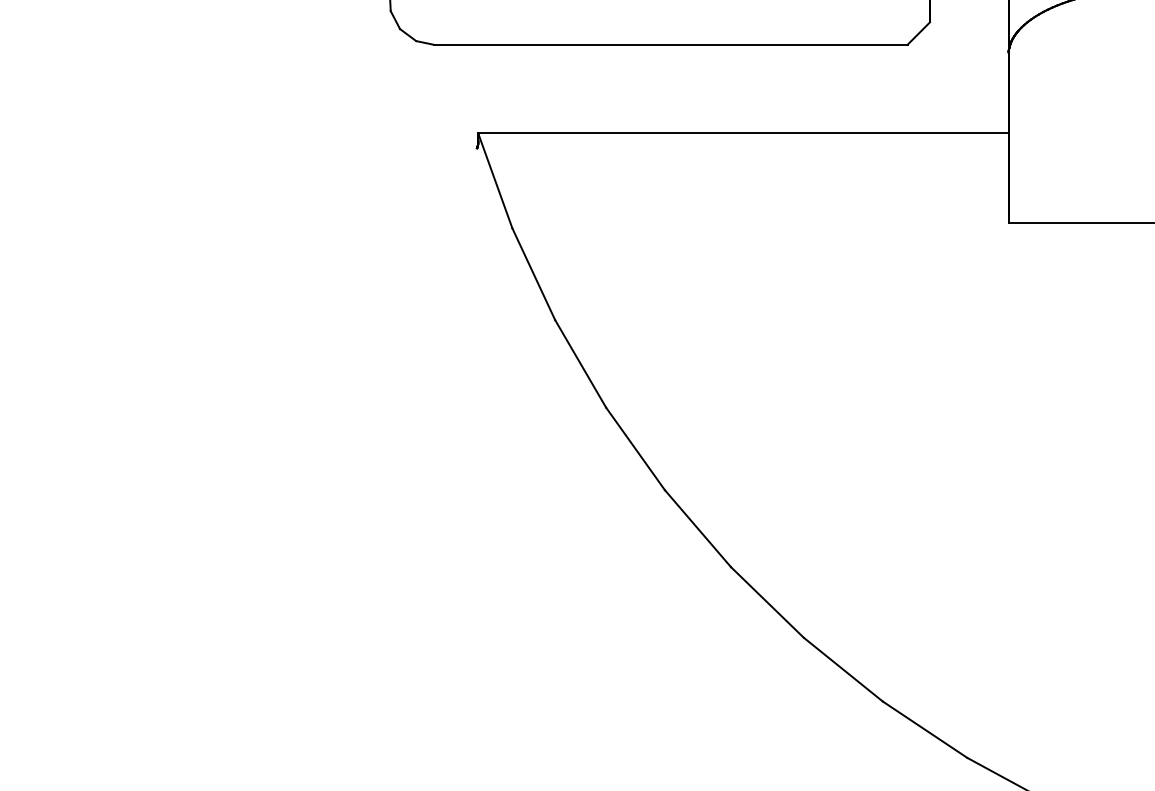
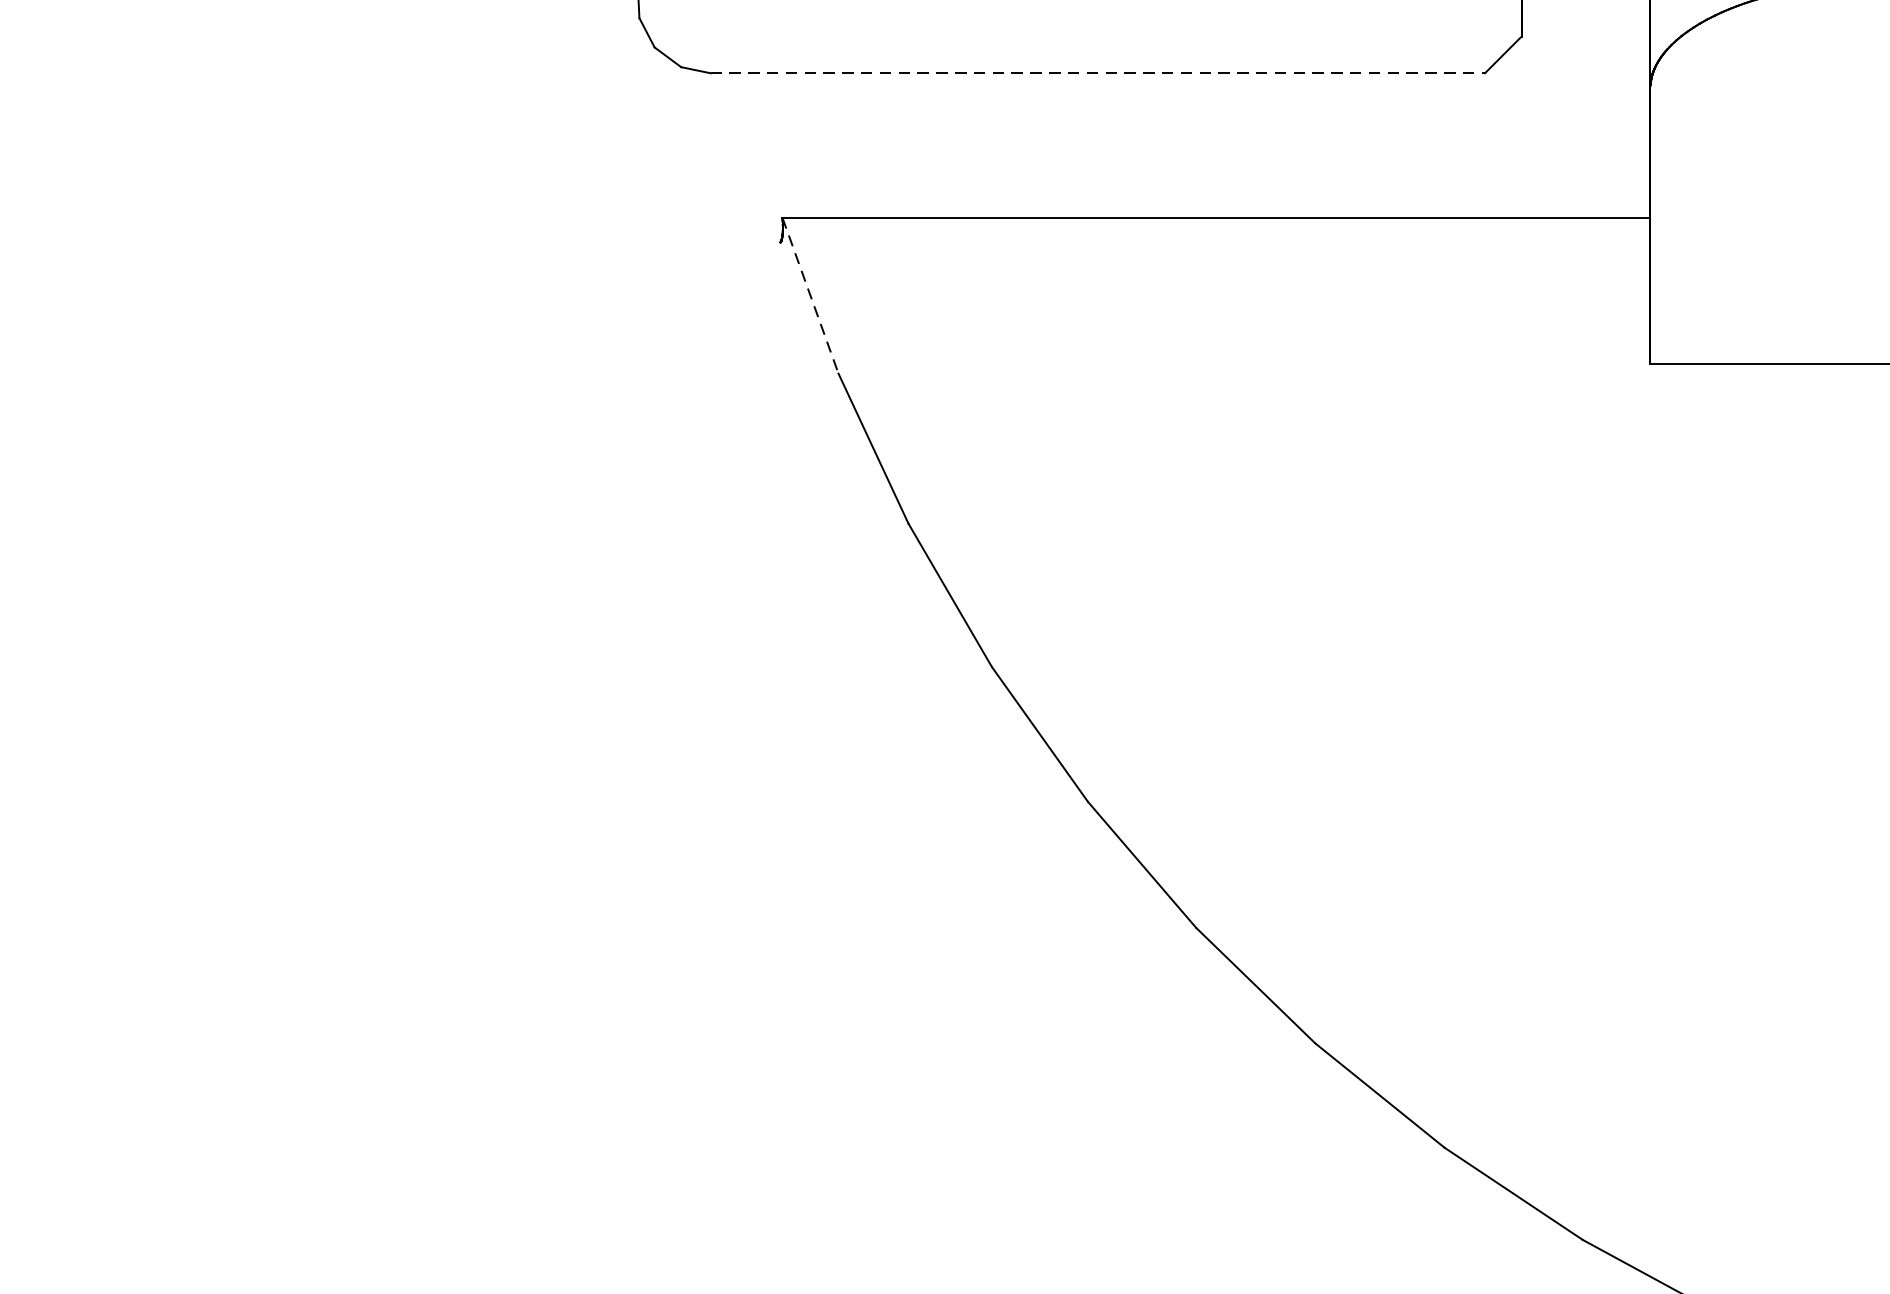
line: (670, 44) -> (1097, 72), solid -> dashed
line: (495, 180) -> (810, 295), solid -> dashed

